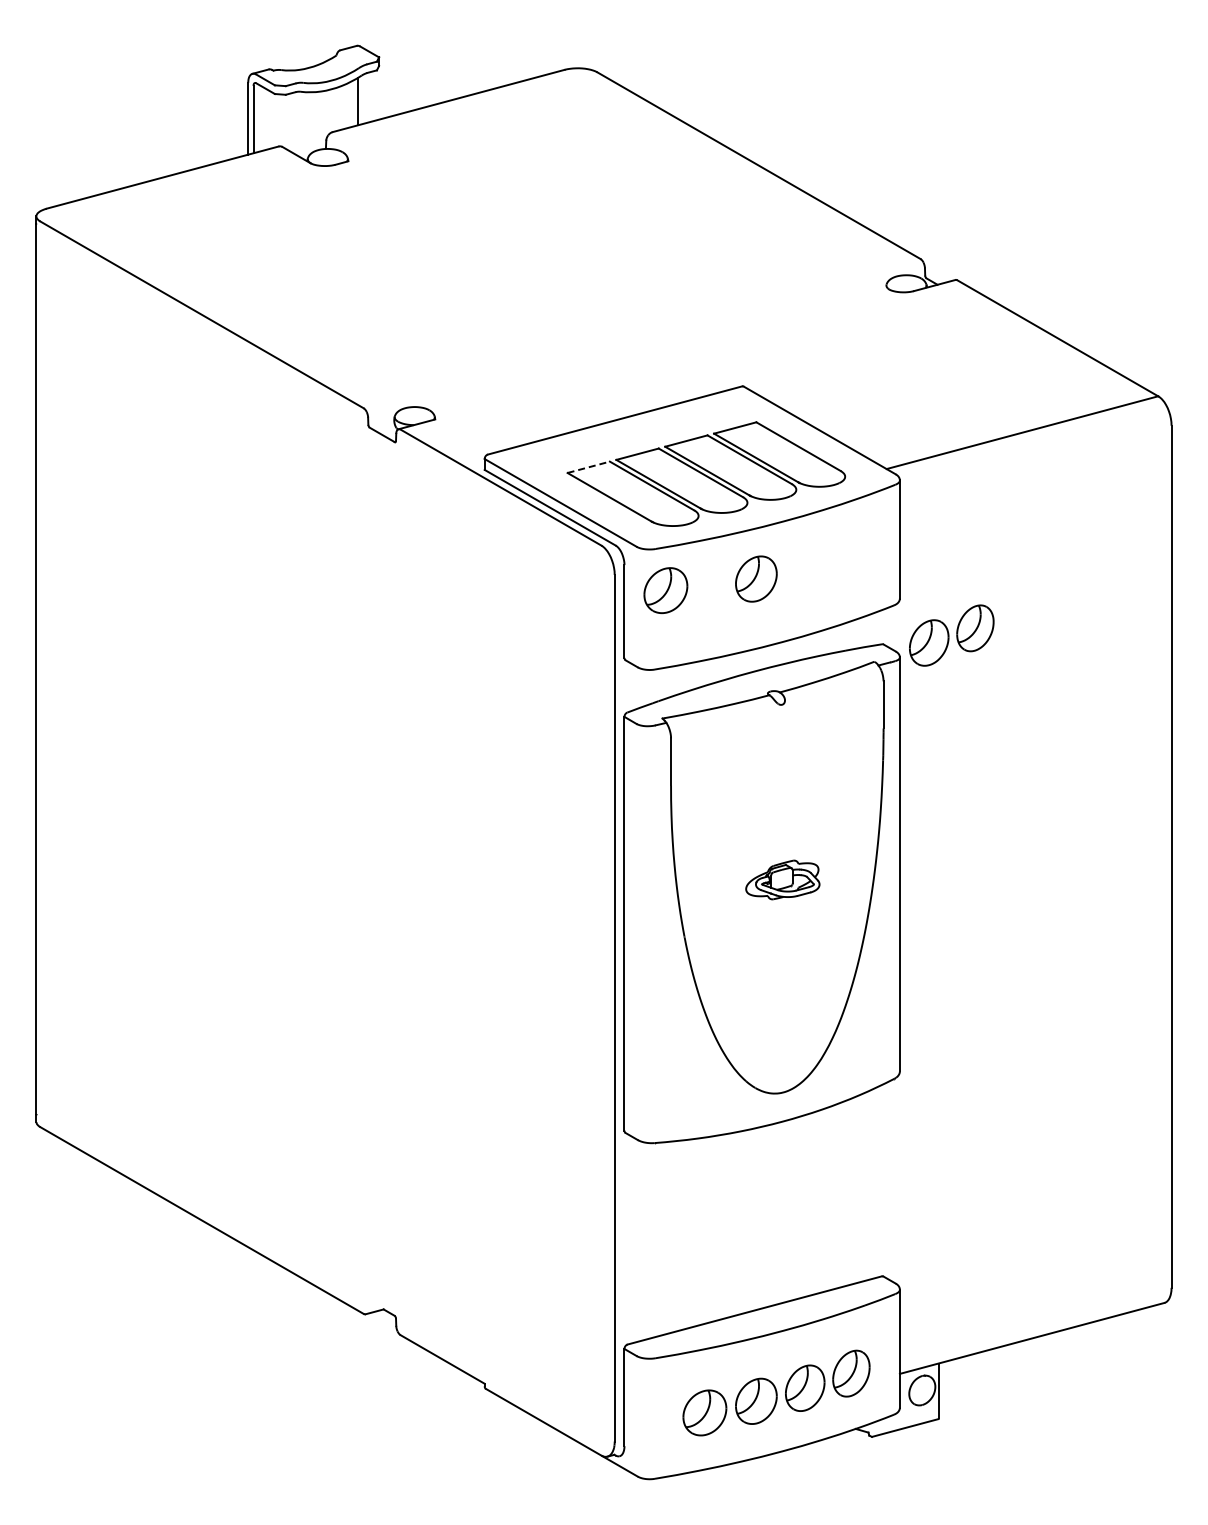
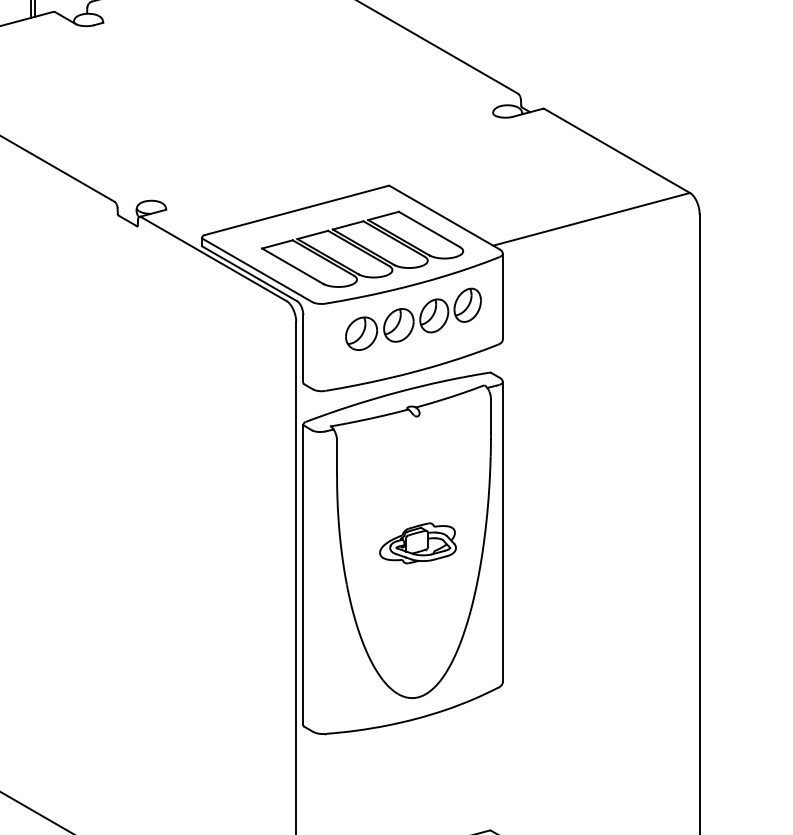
line: (588, 467) -> (277, 244), dashed -> solid
part: (665, 590) -> (361, 333), moved
part: (951, 635) -> (450, 310), moved
part: (782, 879) -> (417, 543), size x1.43

